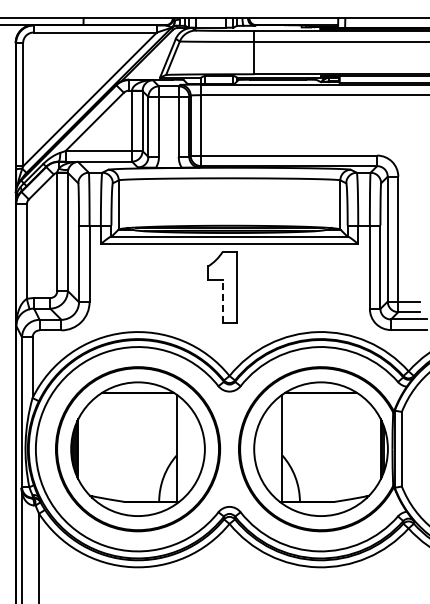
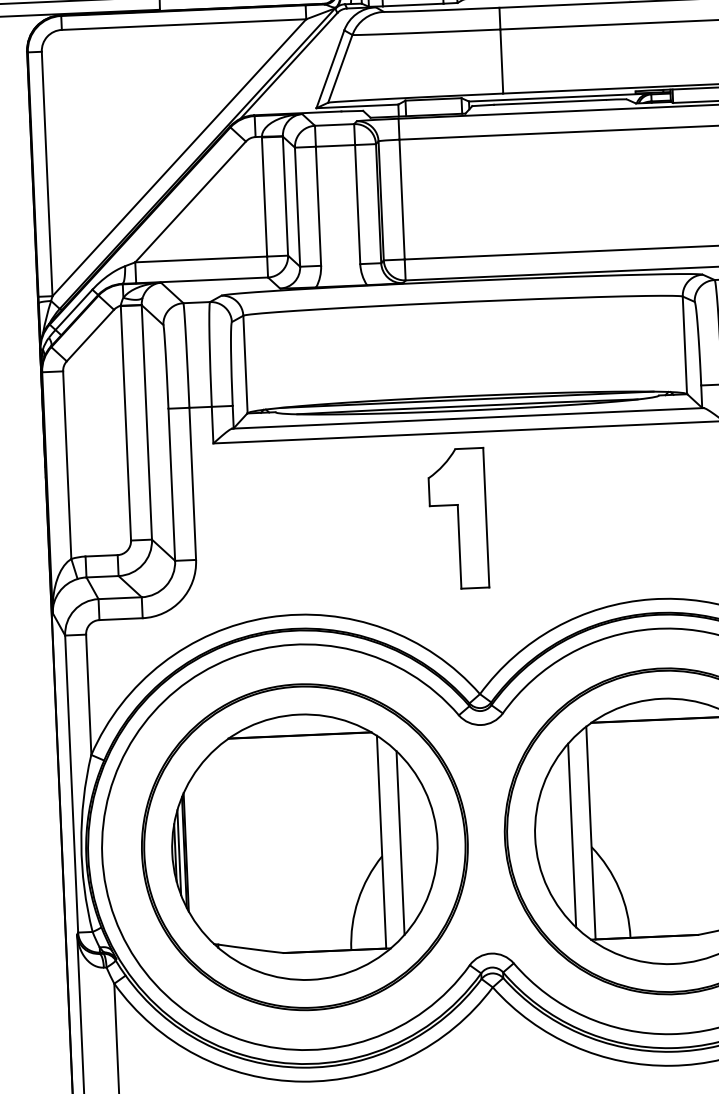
line: (222, 300) -> (459, 544), dashed -> solid
line: (186, 448) -> (400, 841), added
line: (272, 448) -> (571, 834), added

